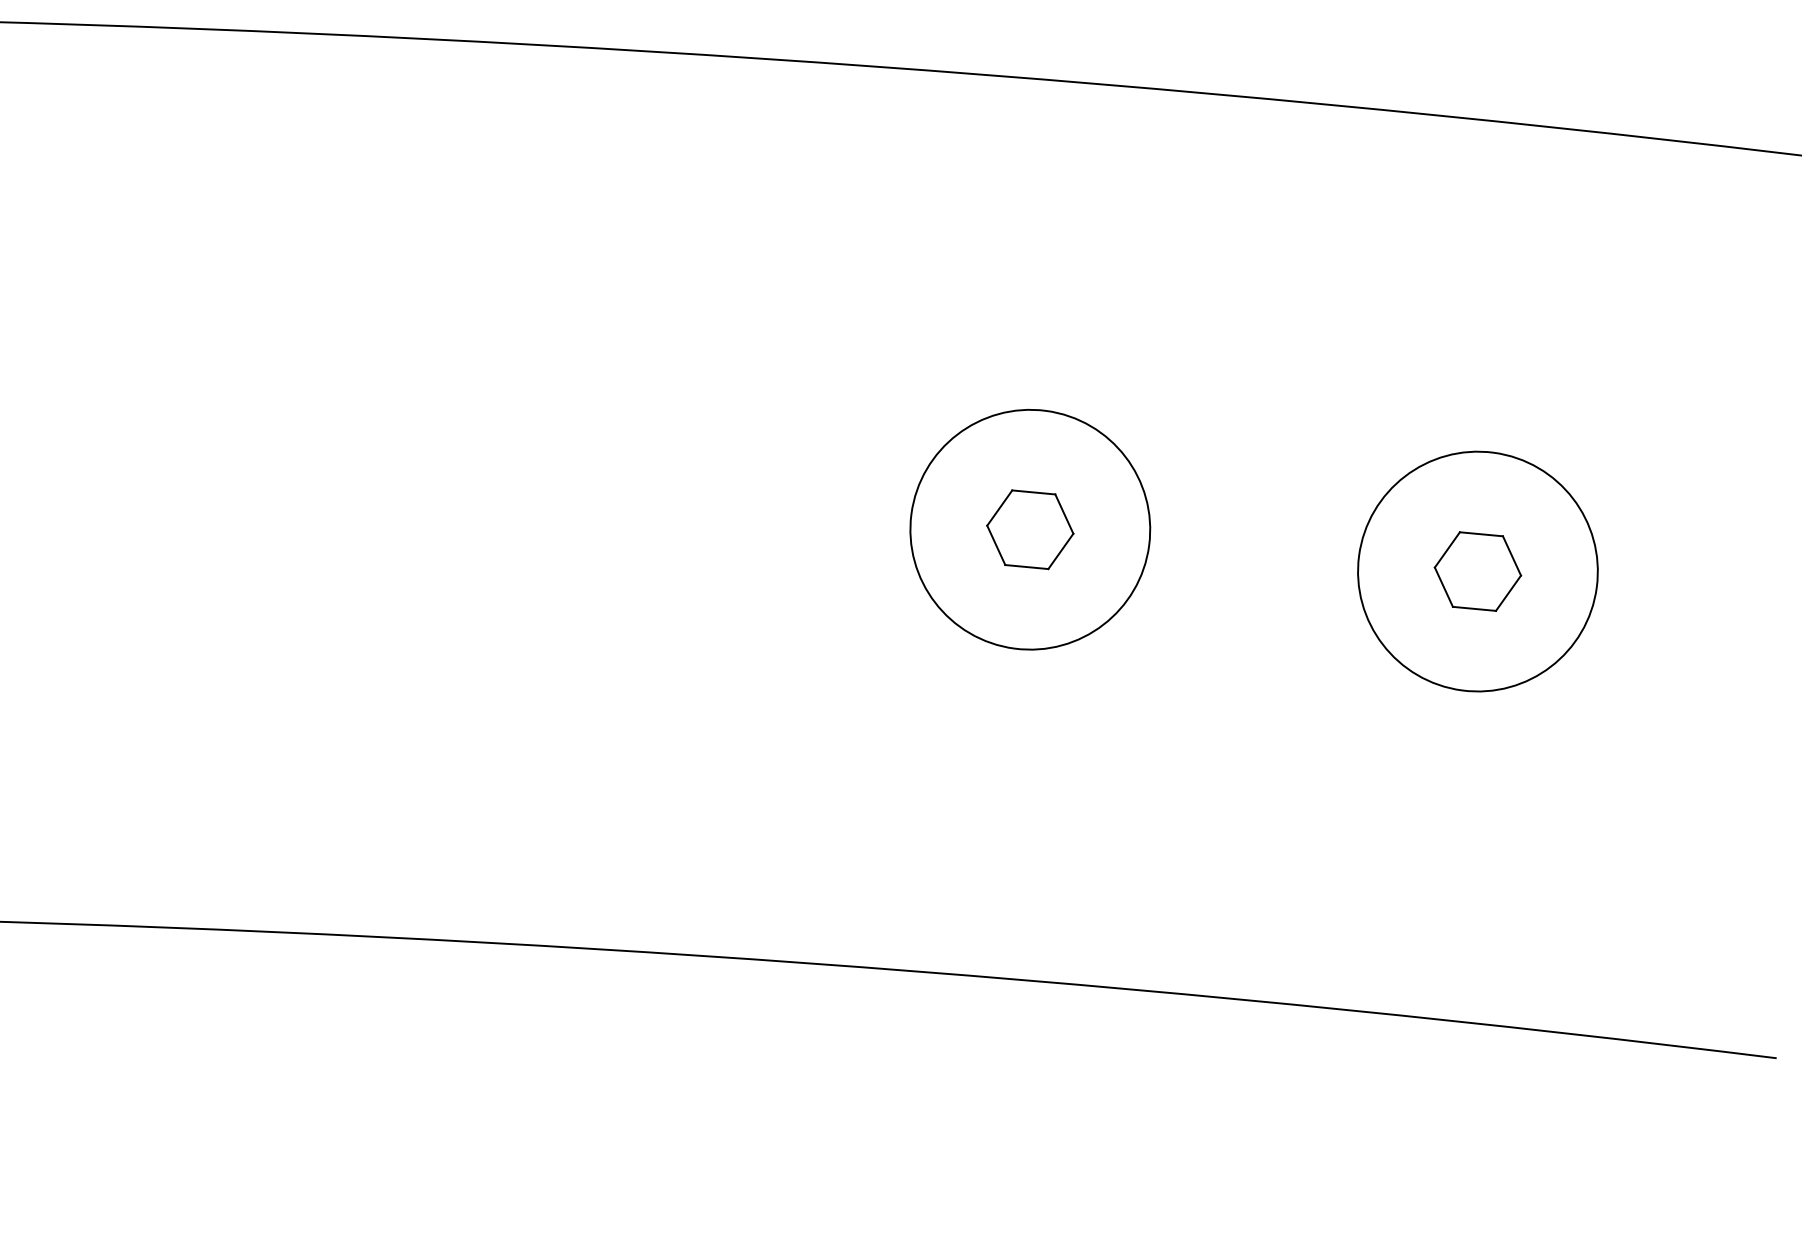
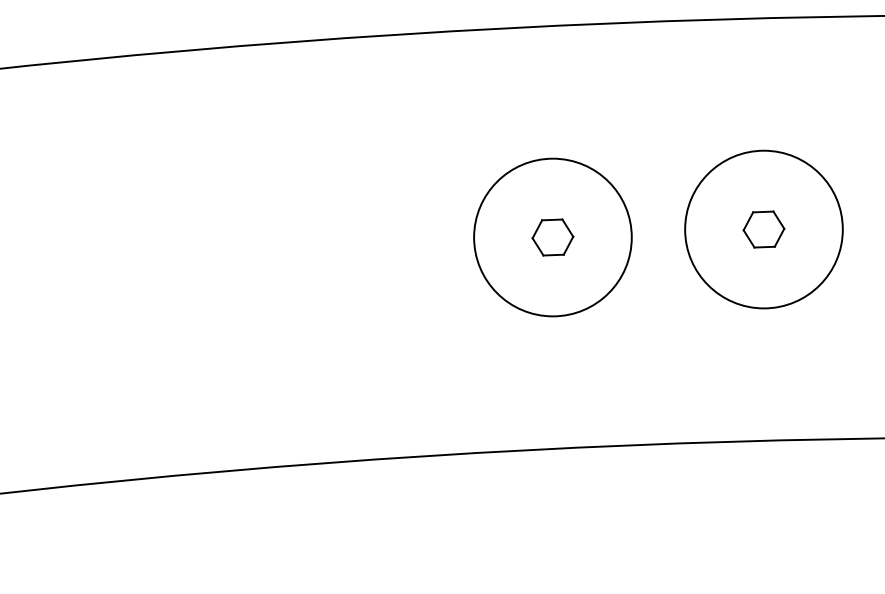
circle: (1029, 529) -> (552, 237), size x1.4
circle: (1476, 571) -> (763, 229), size x1.4

